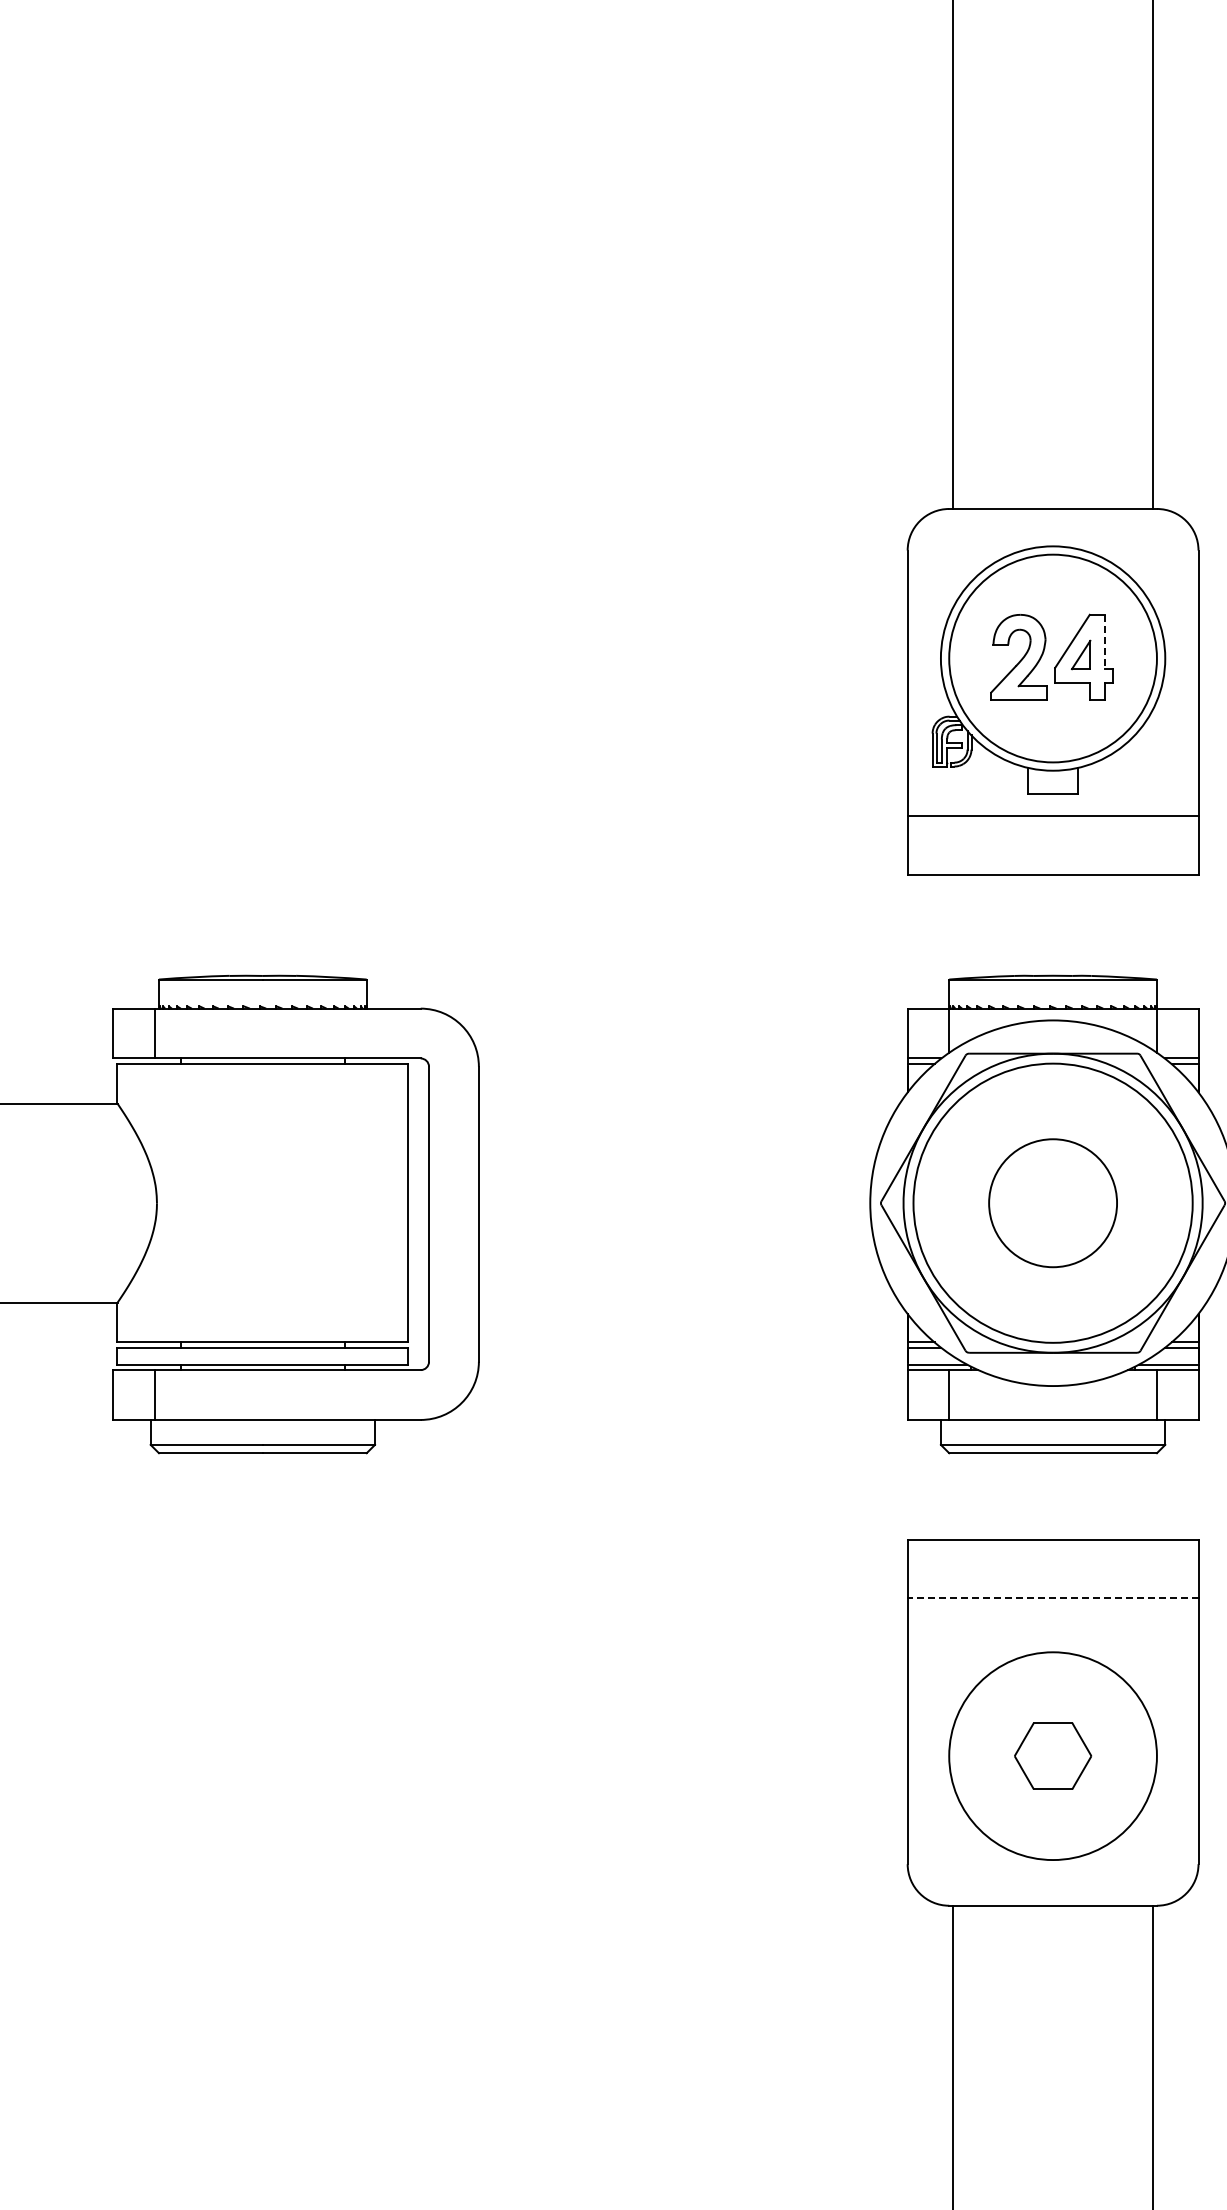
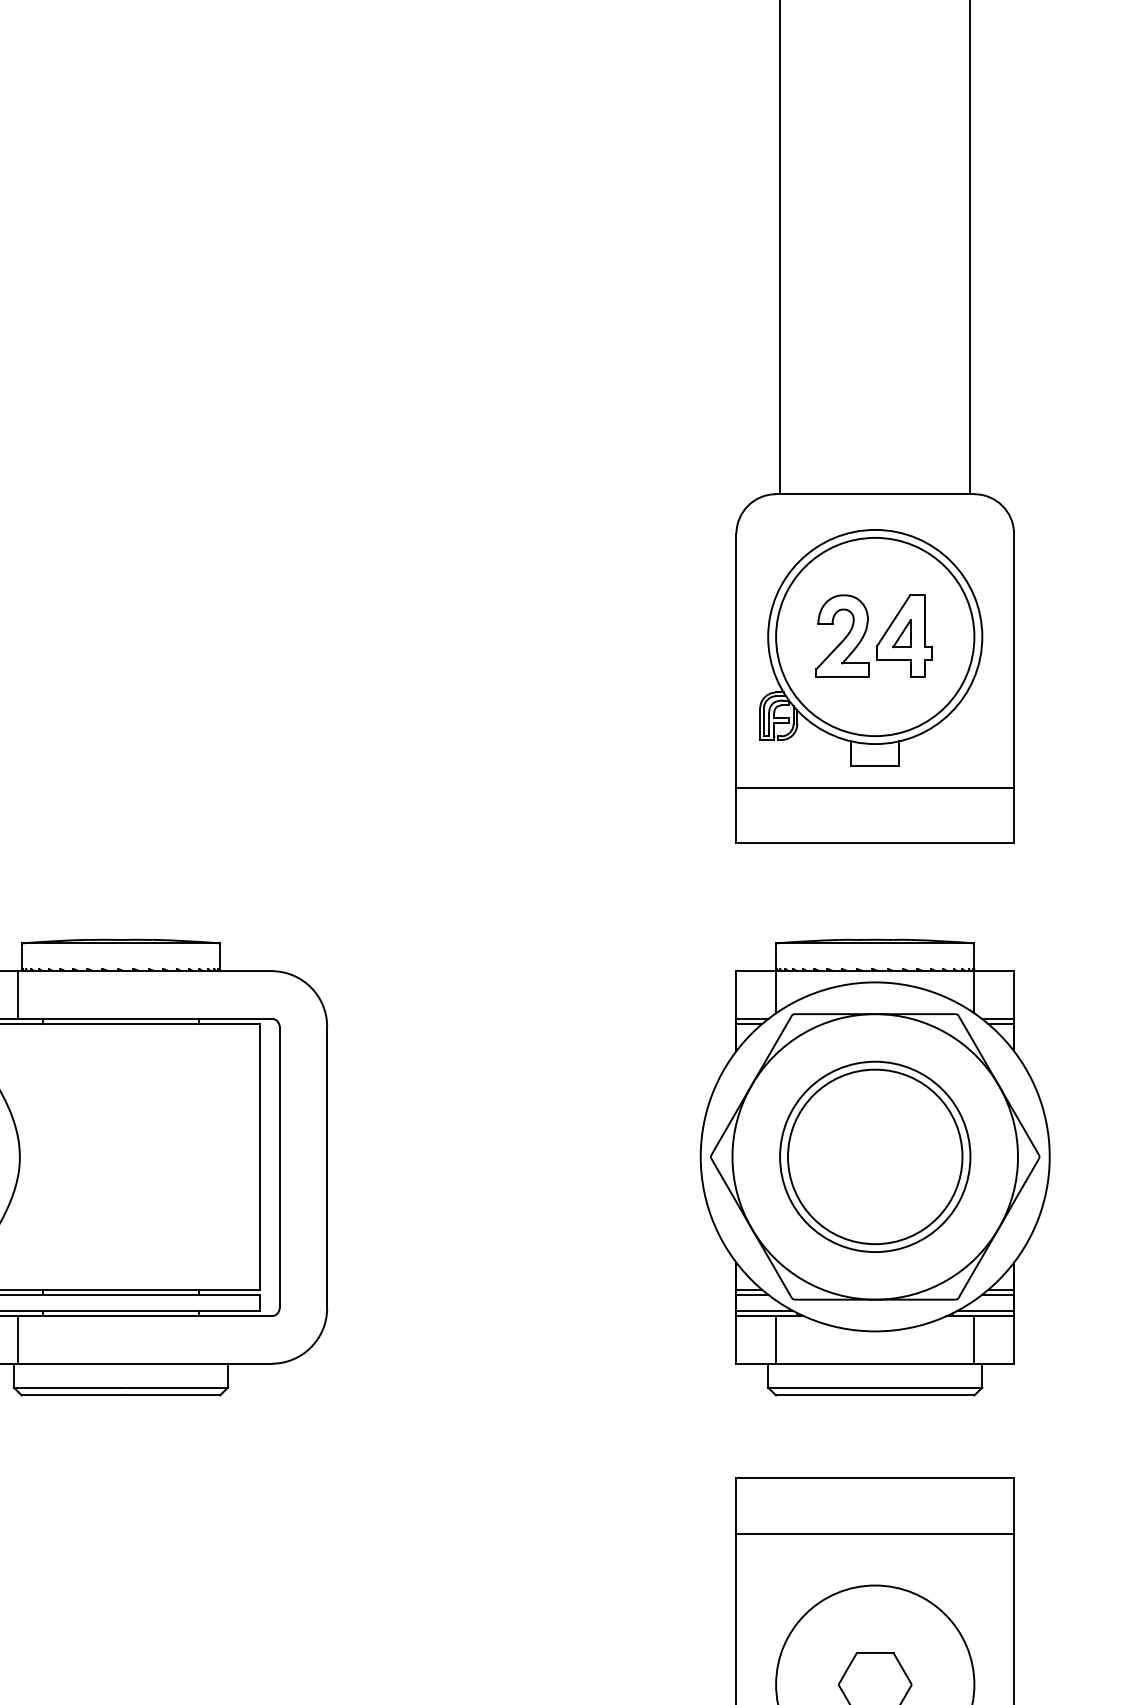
line: (1105, 642) -> (925, 621), dashed -> solid
circle: (1052, 1202) -> (874, 1156), size x0.71
circle: (1052, 1202) -> (874, 1156), size x1.43
line: (1052, 1598) -> (874, 1534), dashed -> solid

